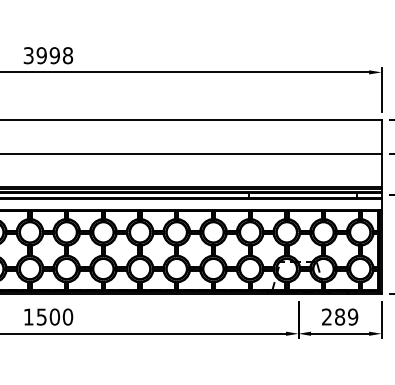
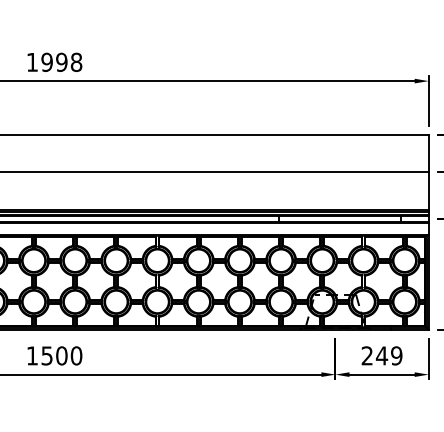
text: (28, 54) -> (32, 61), 3998 -> 1998
text: (339, 316) -> (381, 355), 289 -> 249

